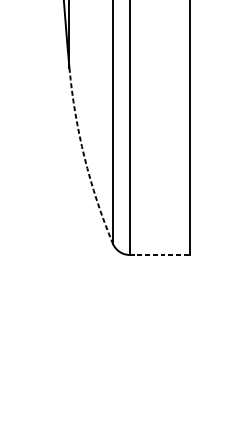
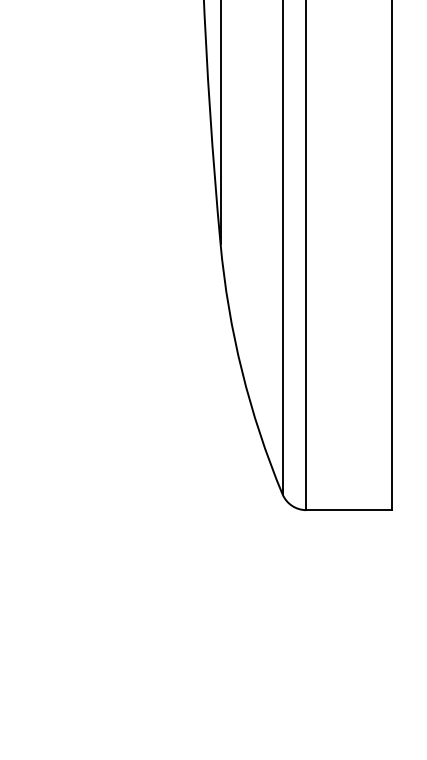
arc: (84, 157) -> (242, 371), dashed -> solid
line: (159, 255) -> (349, 510), dashed -> solid

